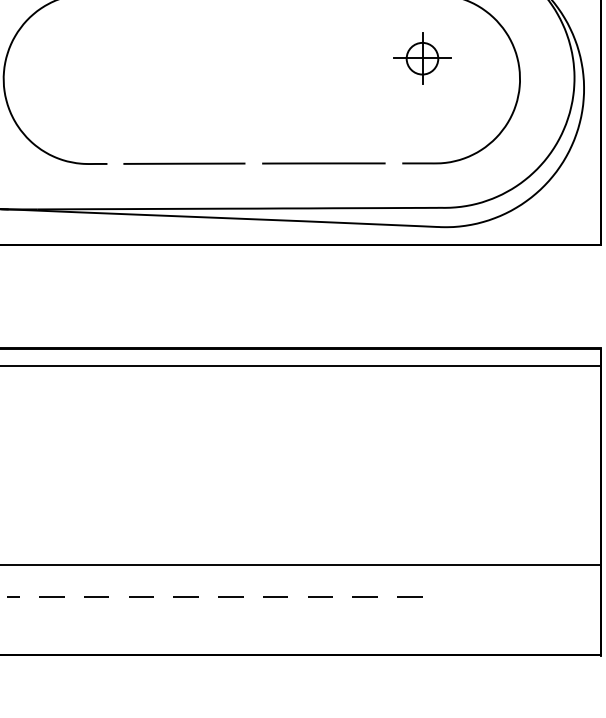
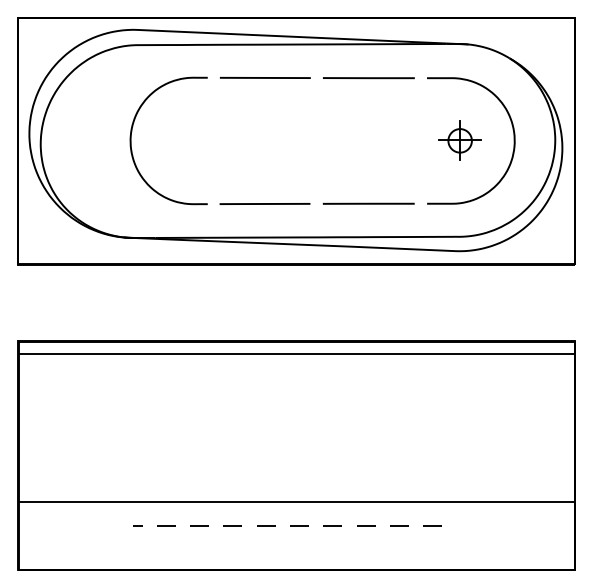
part: (421, 58) -> (459, 140), moved

